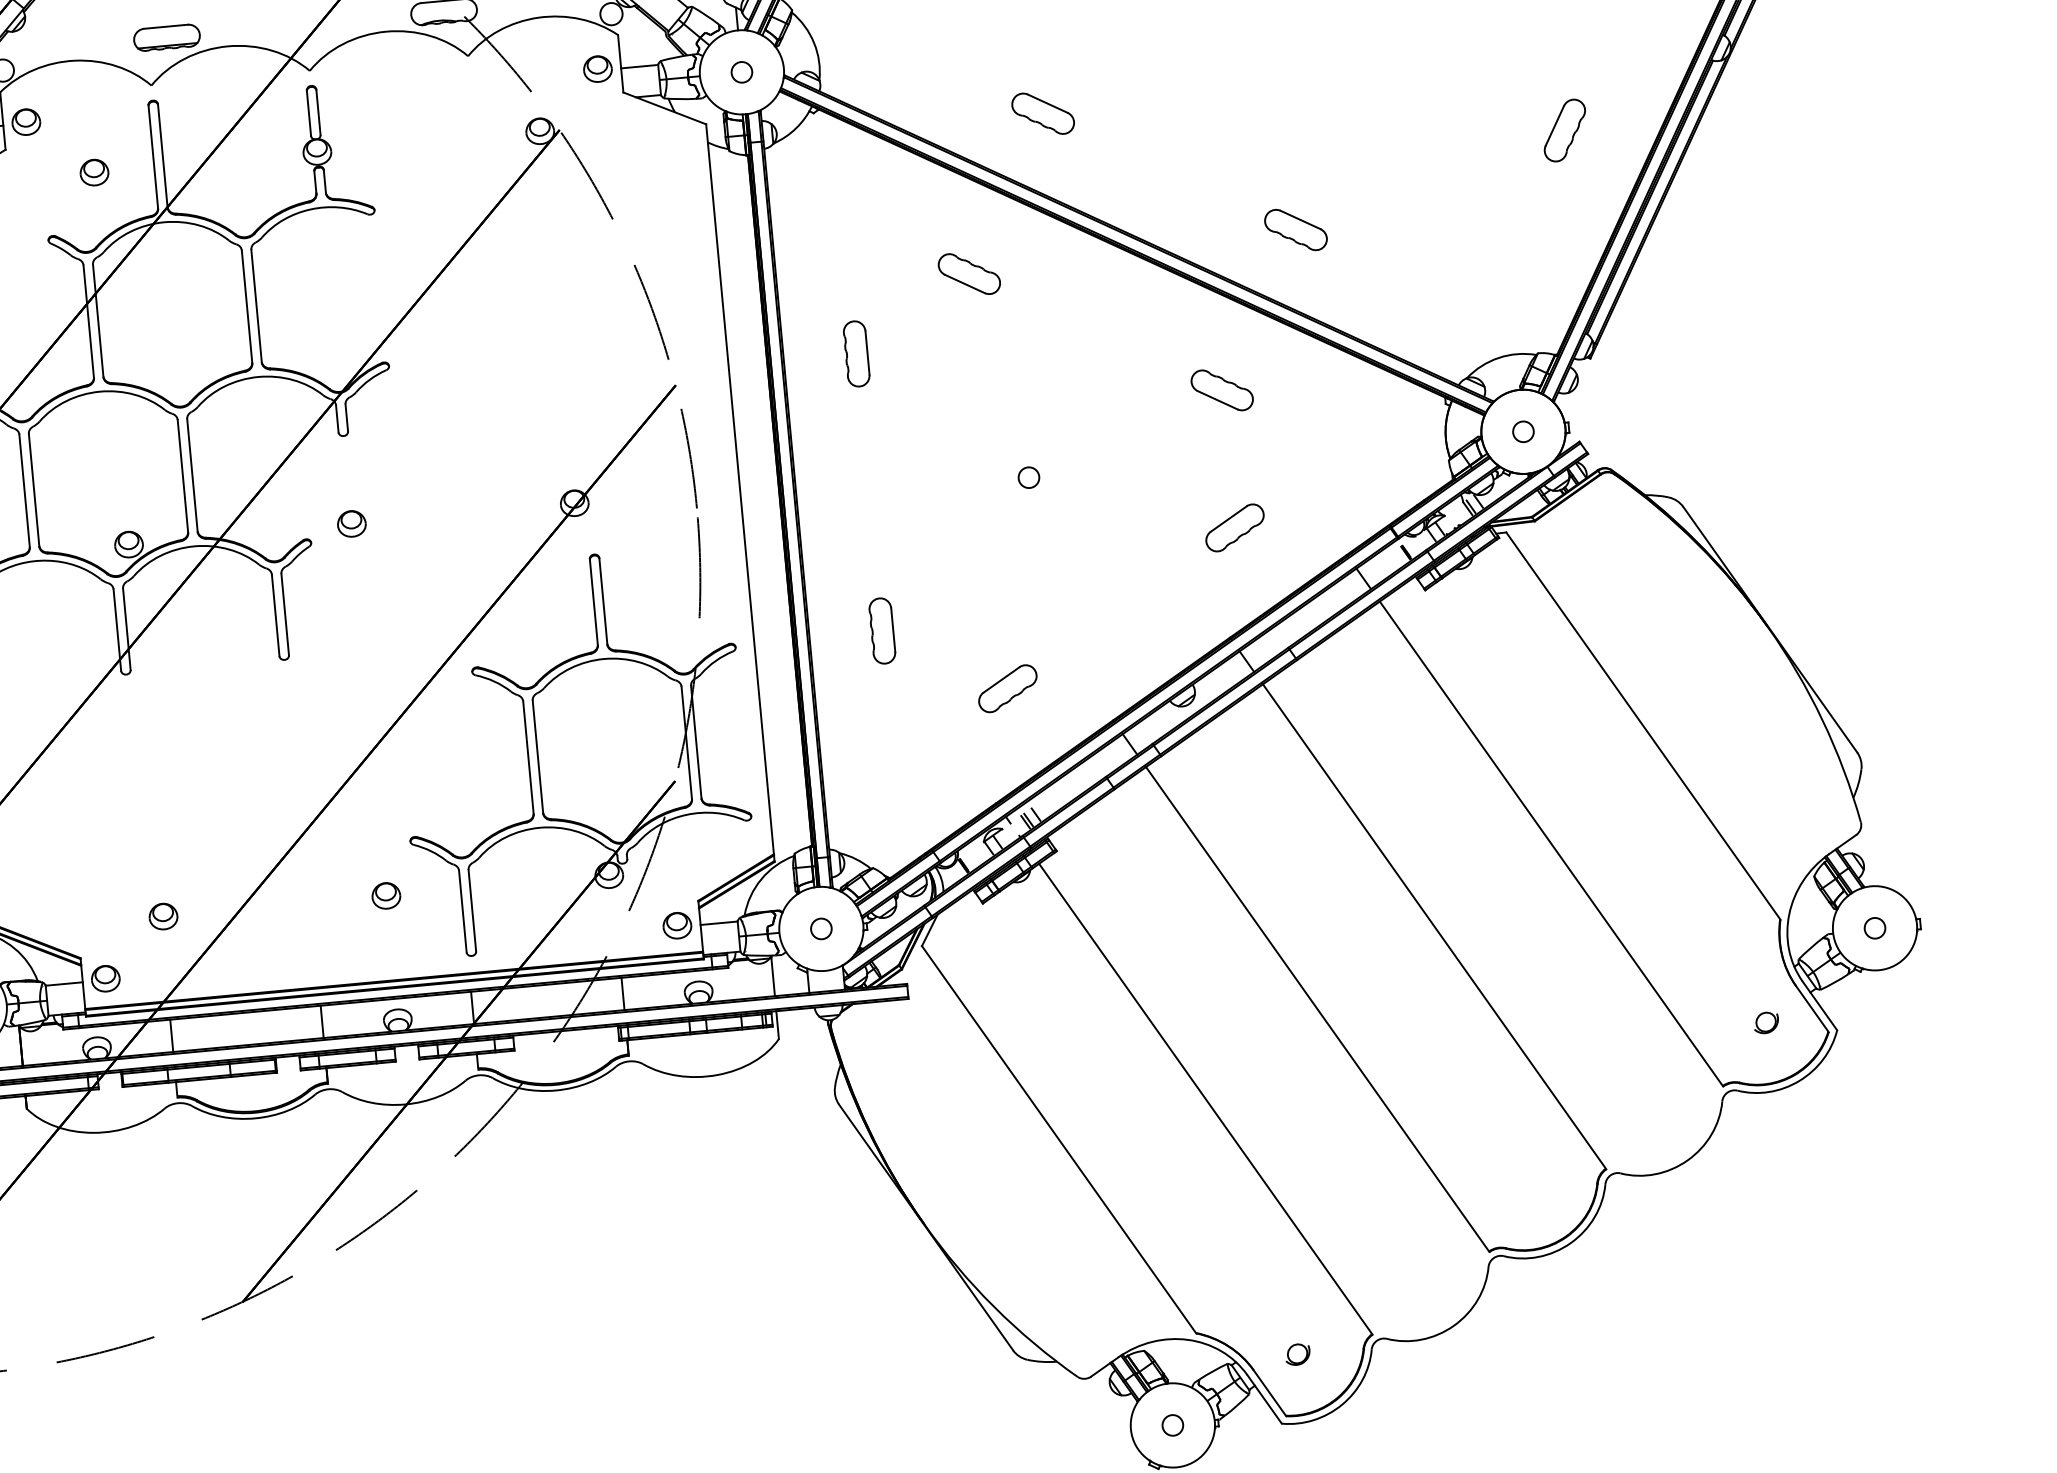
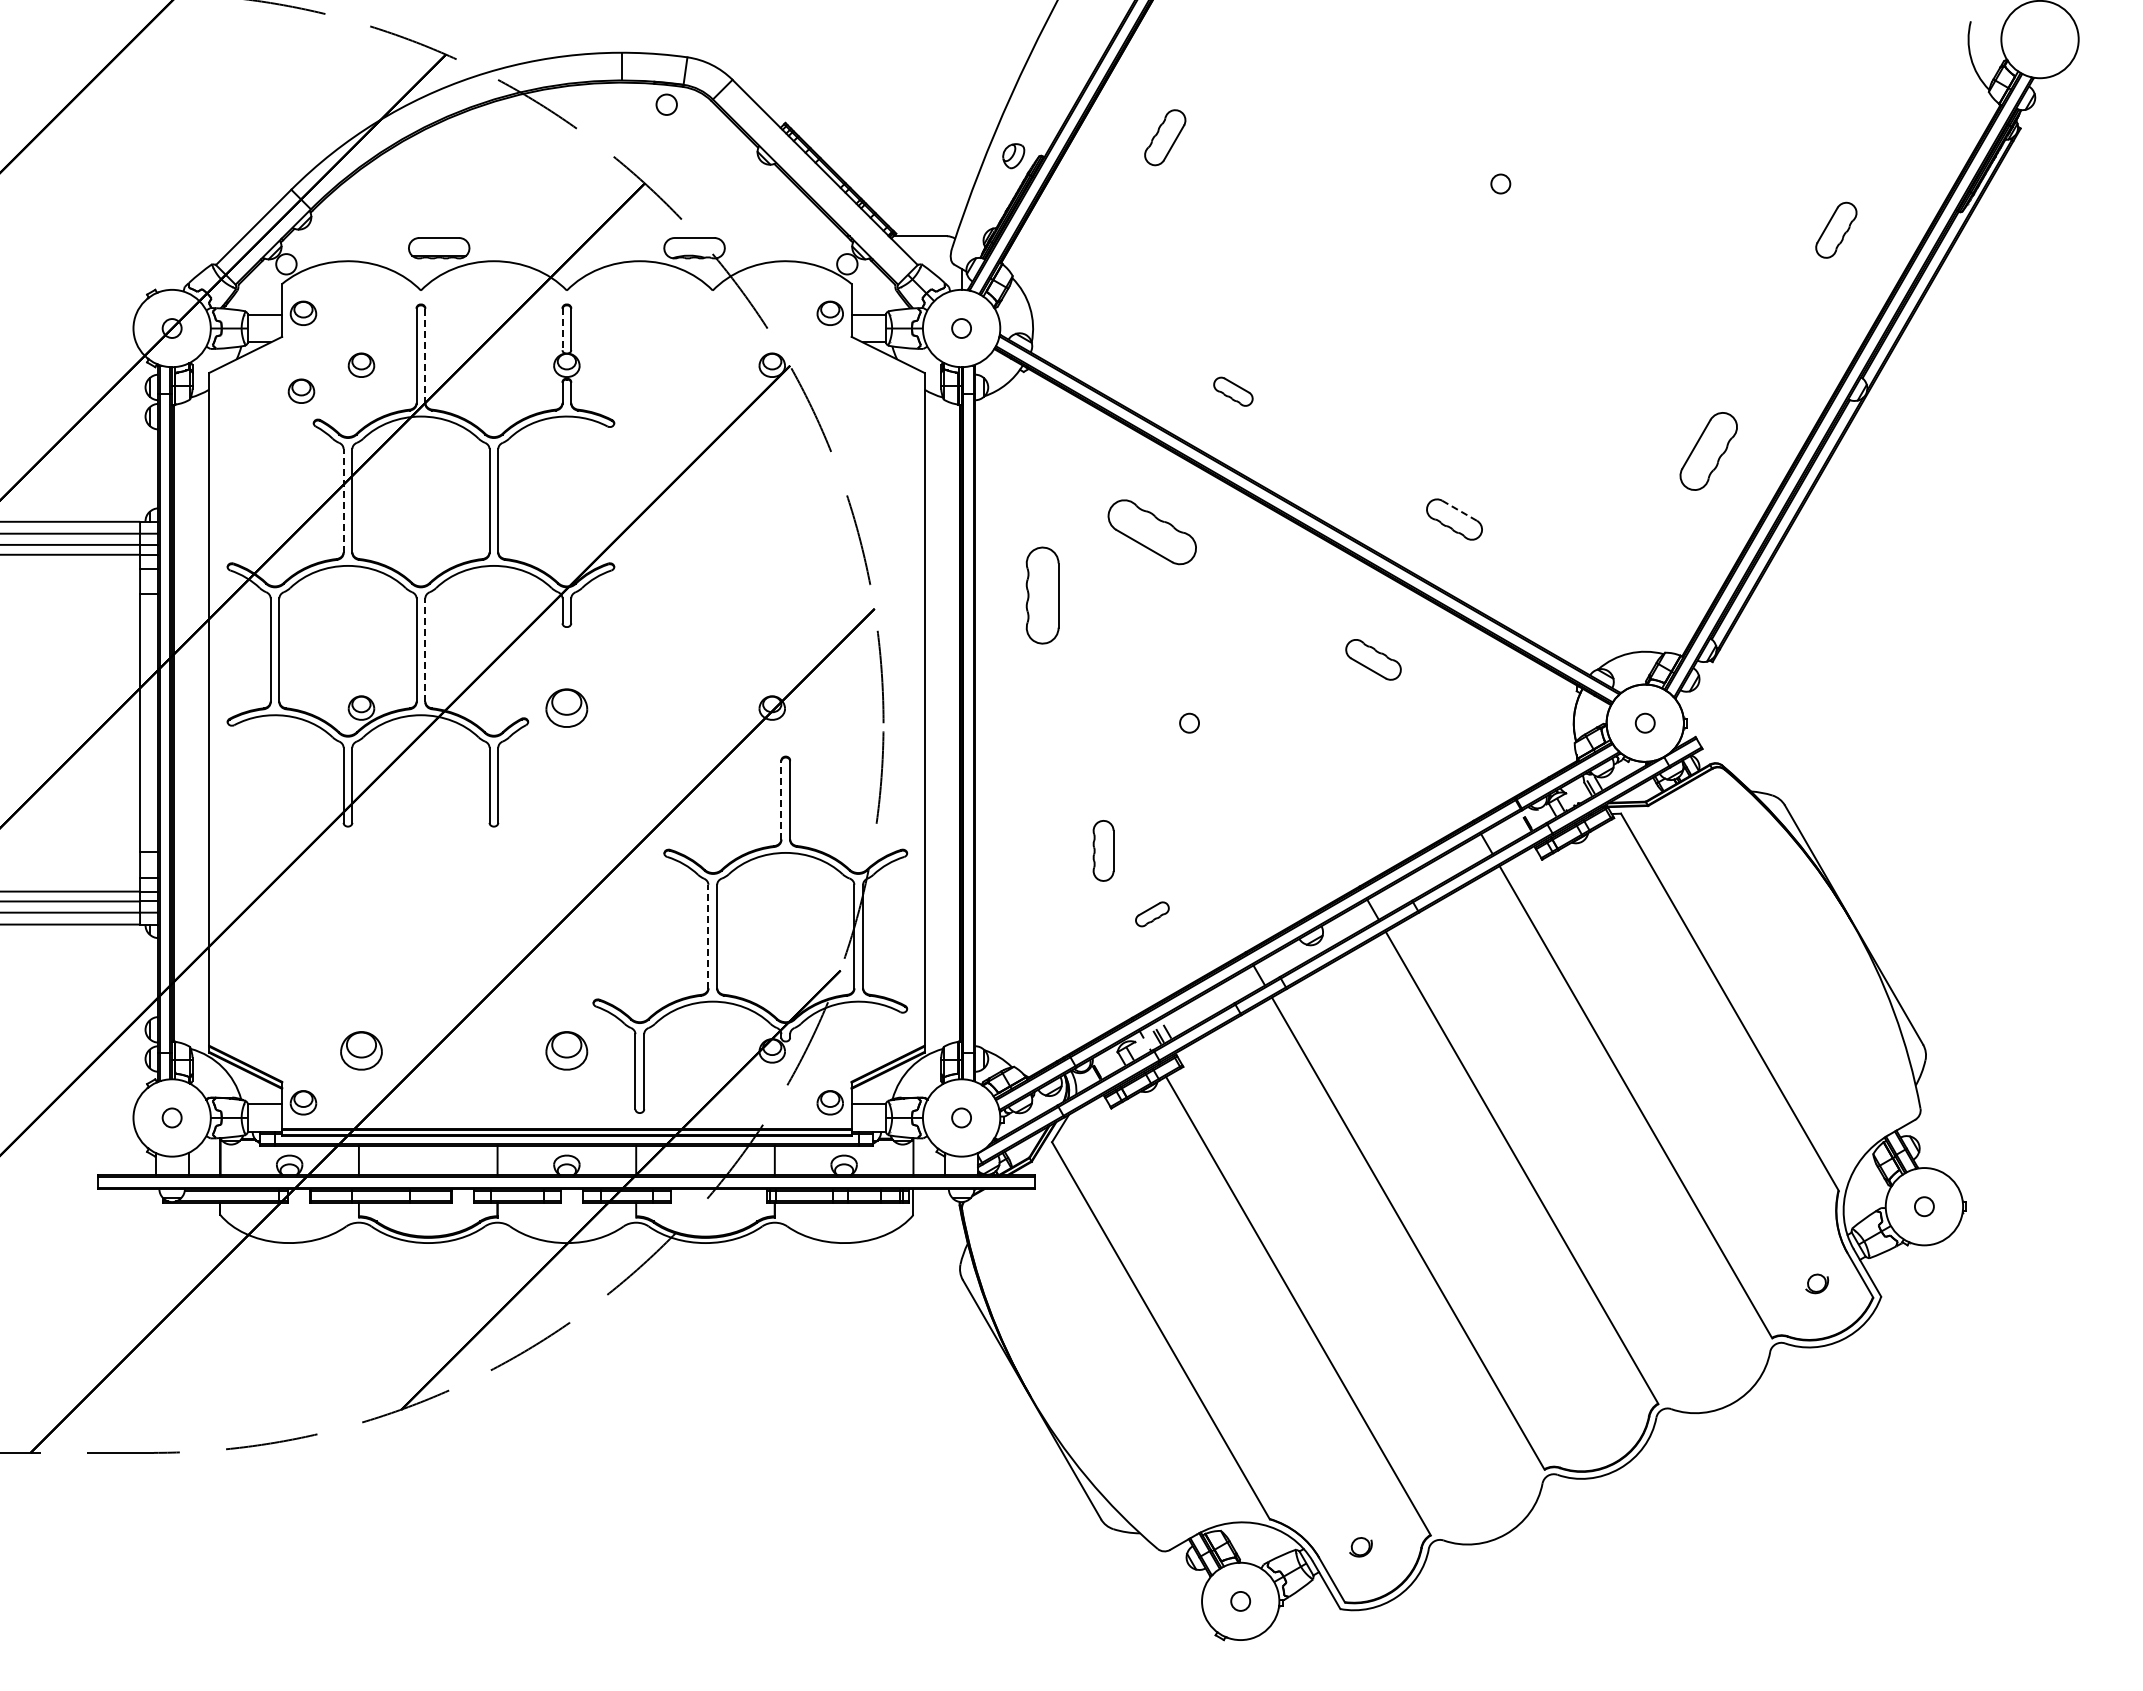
line: (308, 113) -> (562, 329), solid -> dashed
part: (1043, 113) -> (1233, 391), size x0.7
part: (1564, 130) -> (1708, 451), size x1.4
line: (163, 156) -> (425, 356), solid -> dashed
part: (31, 206) -> (301, 390), added
line: (1301, 220) -> (1460, 511), solid -> dashed
part: (969, 273) -> (1152, 531), size x1.6
line: (88, 321) -> (343, 500), solid -> dashed
part: (856, 353) -> (1042, 595), size x1.6
line: (192, 474) -> (425, 649), solid -> dashed
part: (351, 523) -> (566, 707), size x1.6
part: (1234, 527) -> (1373, 786), removed
line: (594, 602) -> (781, 800), solid -> dashed
part: (882, 630) -> (1103, 850), moved
part: (1008, 688) -> (1152, 914), size x0.6
line: (528, 757) -> (708, 936), solid -> dashed
part: (385, 895) -> (566, 1050), size x1.6
part: (163, 916) -> (361, 1050), size x1.6

